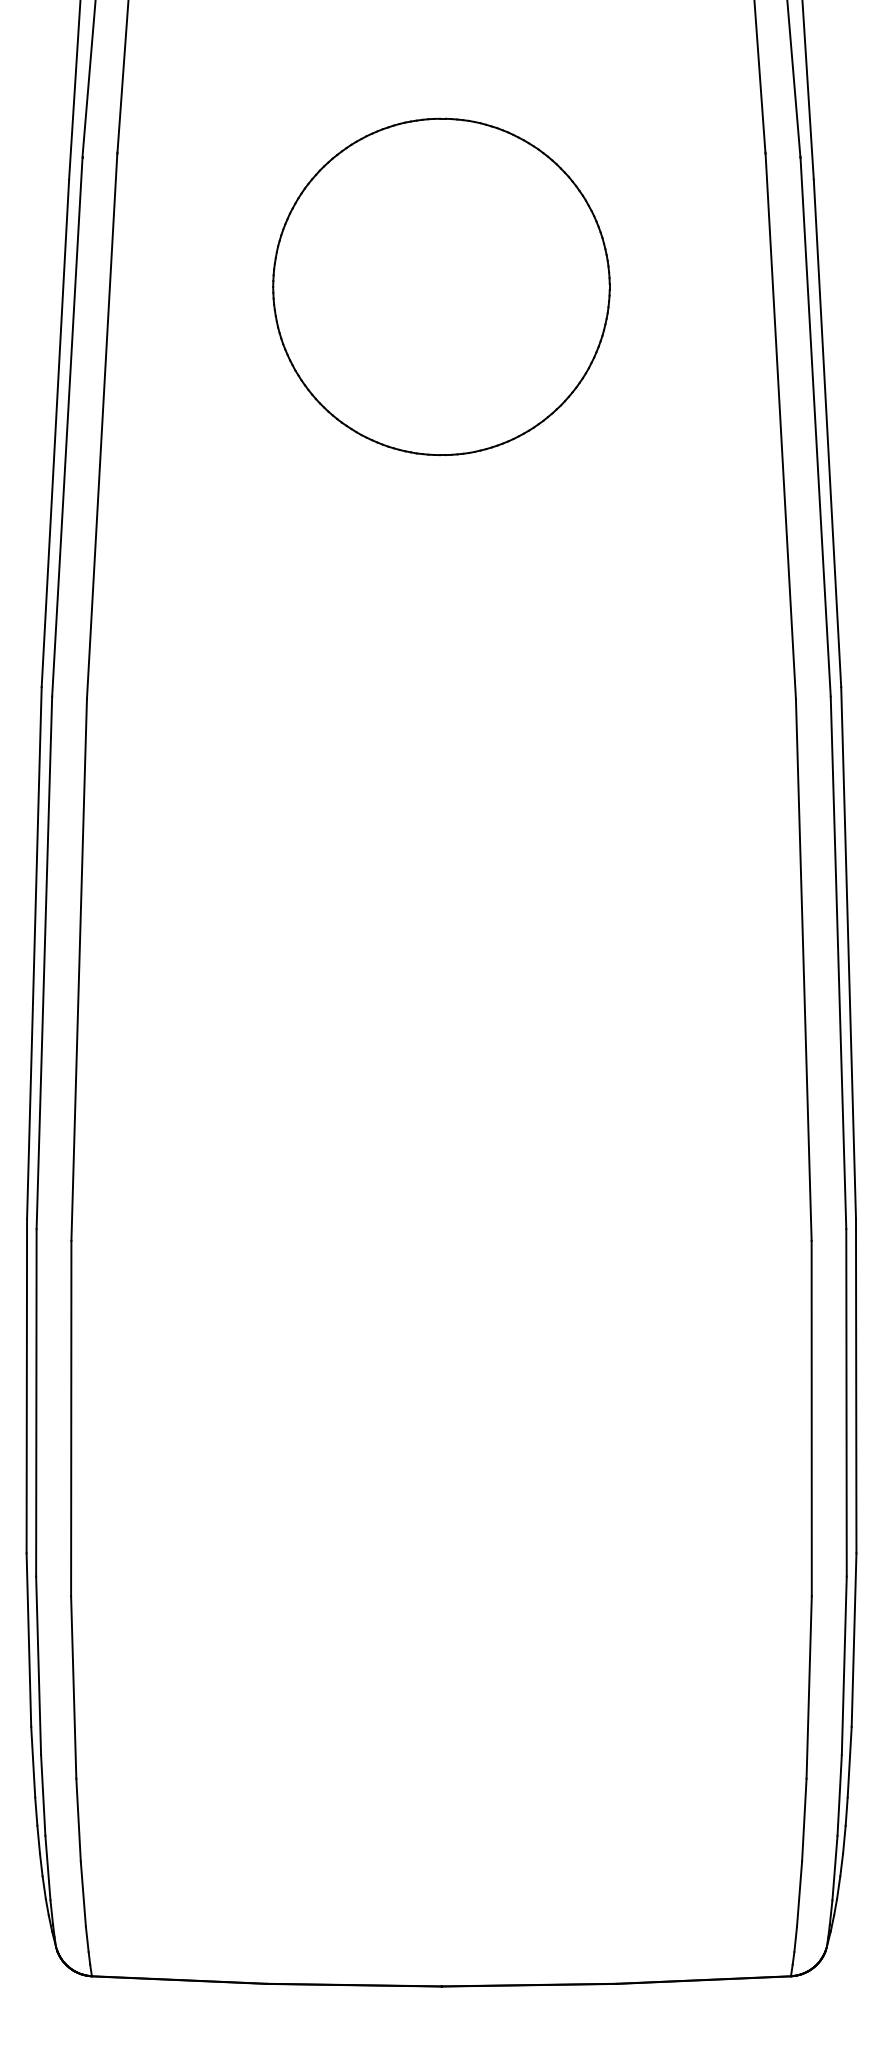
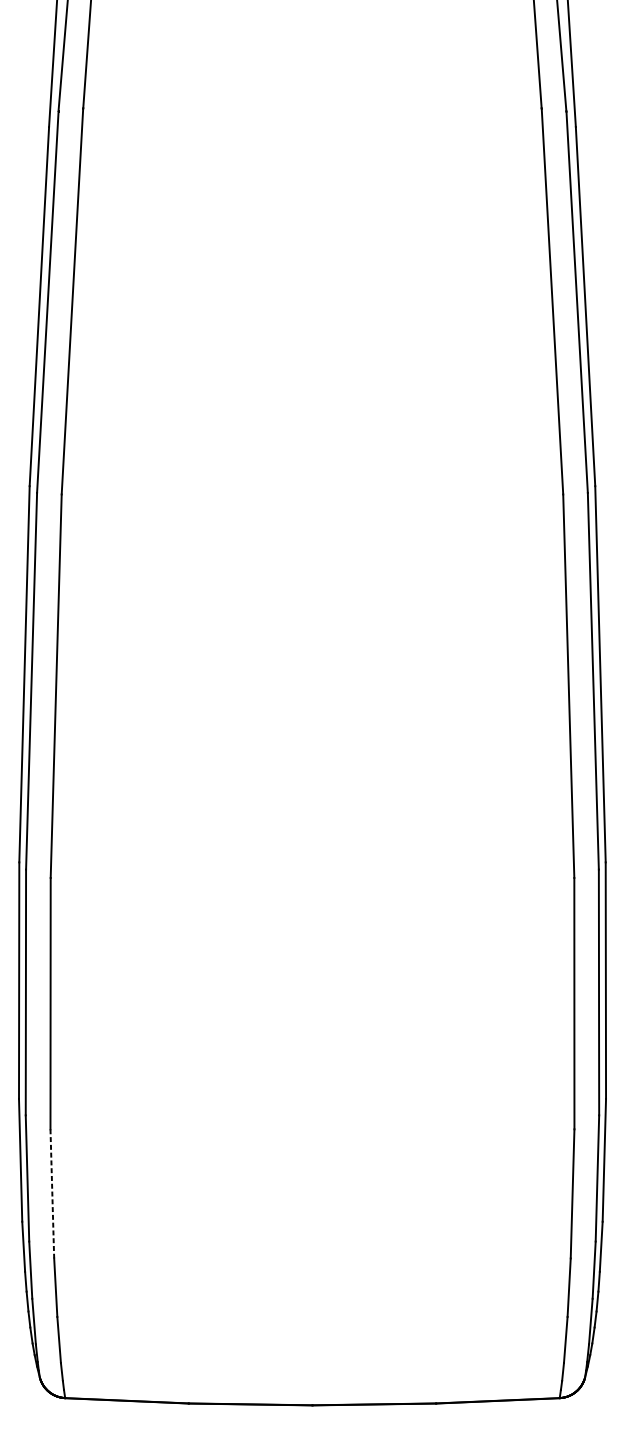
part: (441, 286) -> (312, 202), removed
line: (73, 1688) -> (52, 1194), solid -> dashed

